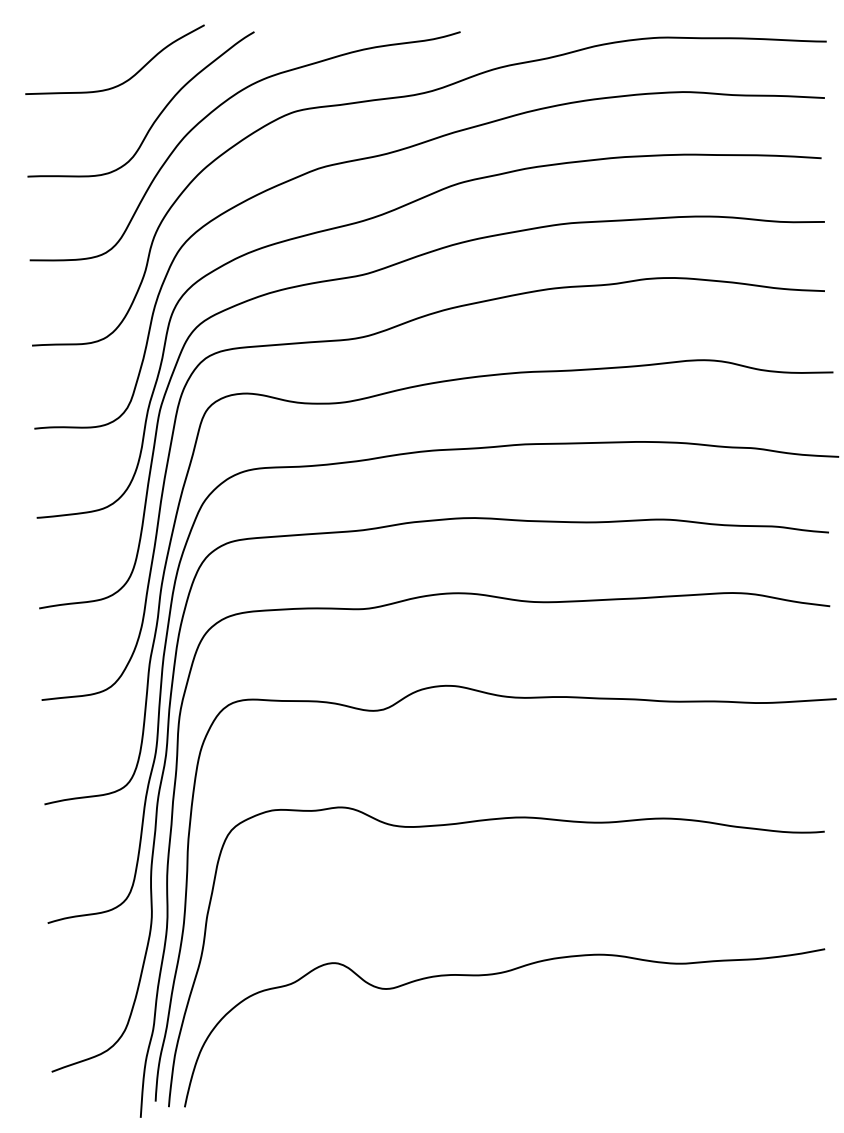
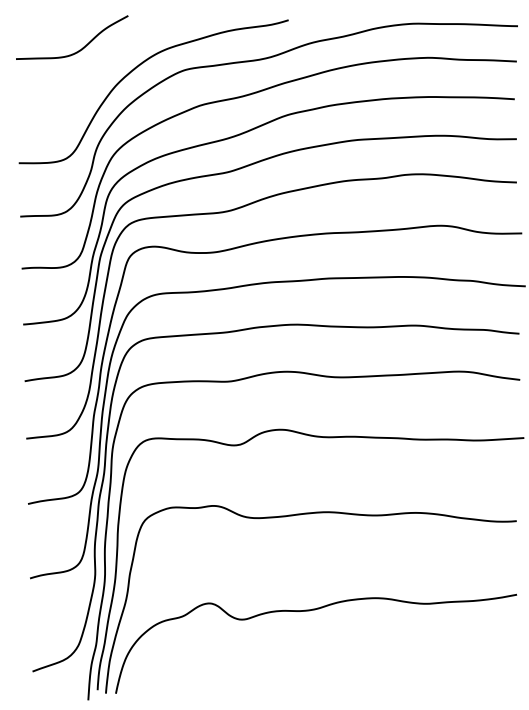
curve: (156, 115) -> (98, 72), removed

